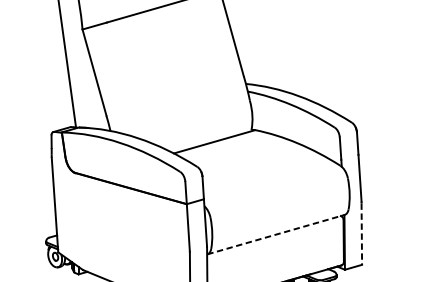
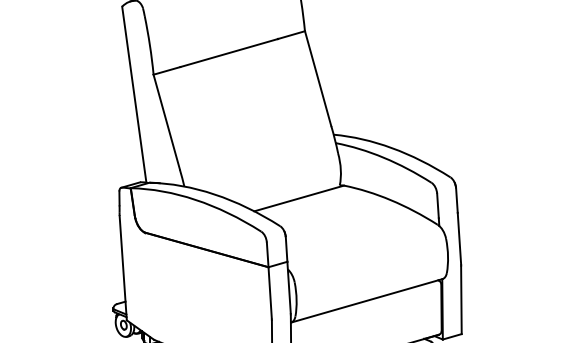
line: (275, 234) -> (366, 300), dashed -> solid
line: (361, 234) -> (461, 300), dashed -> solid

